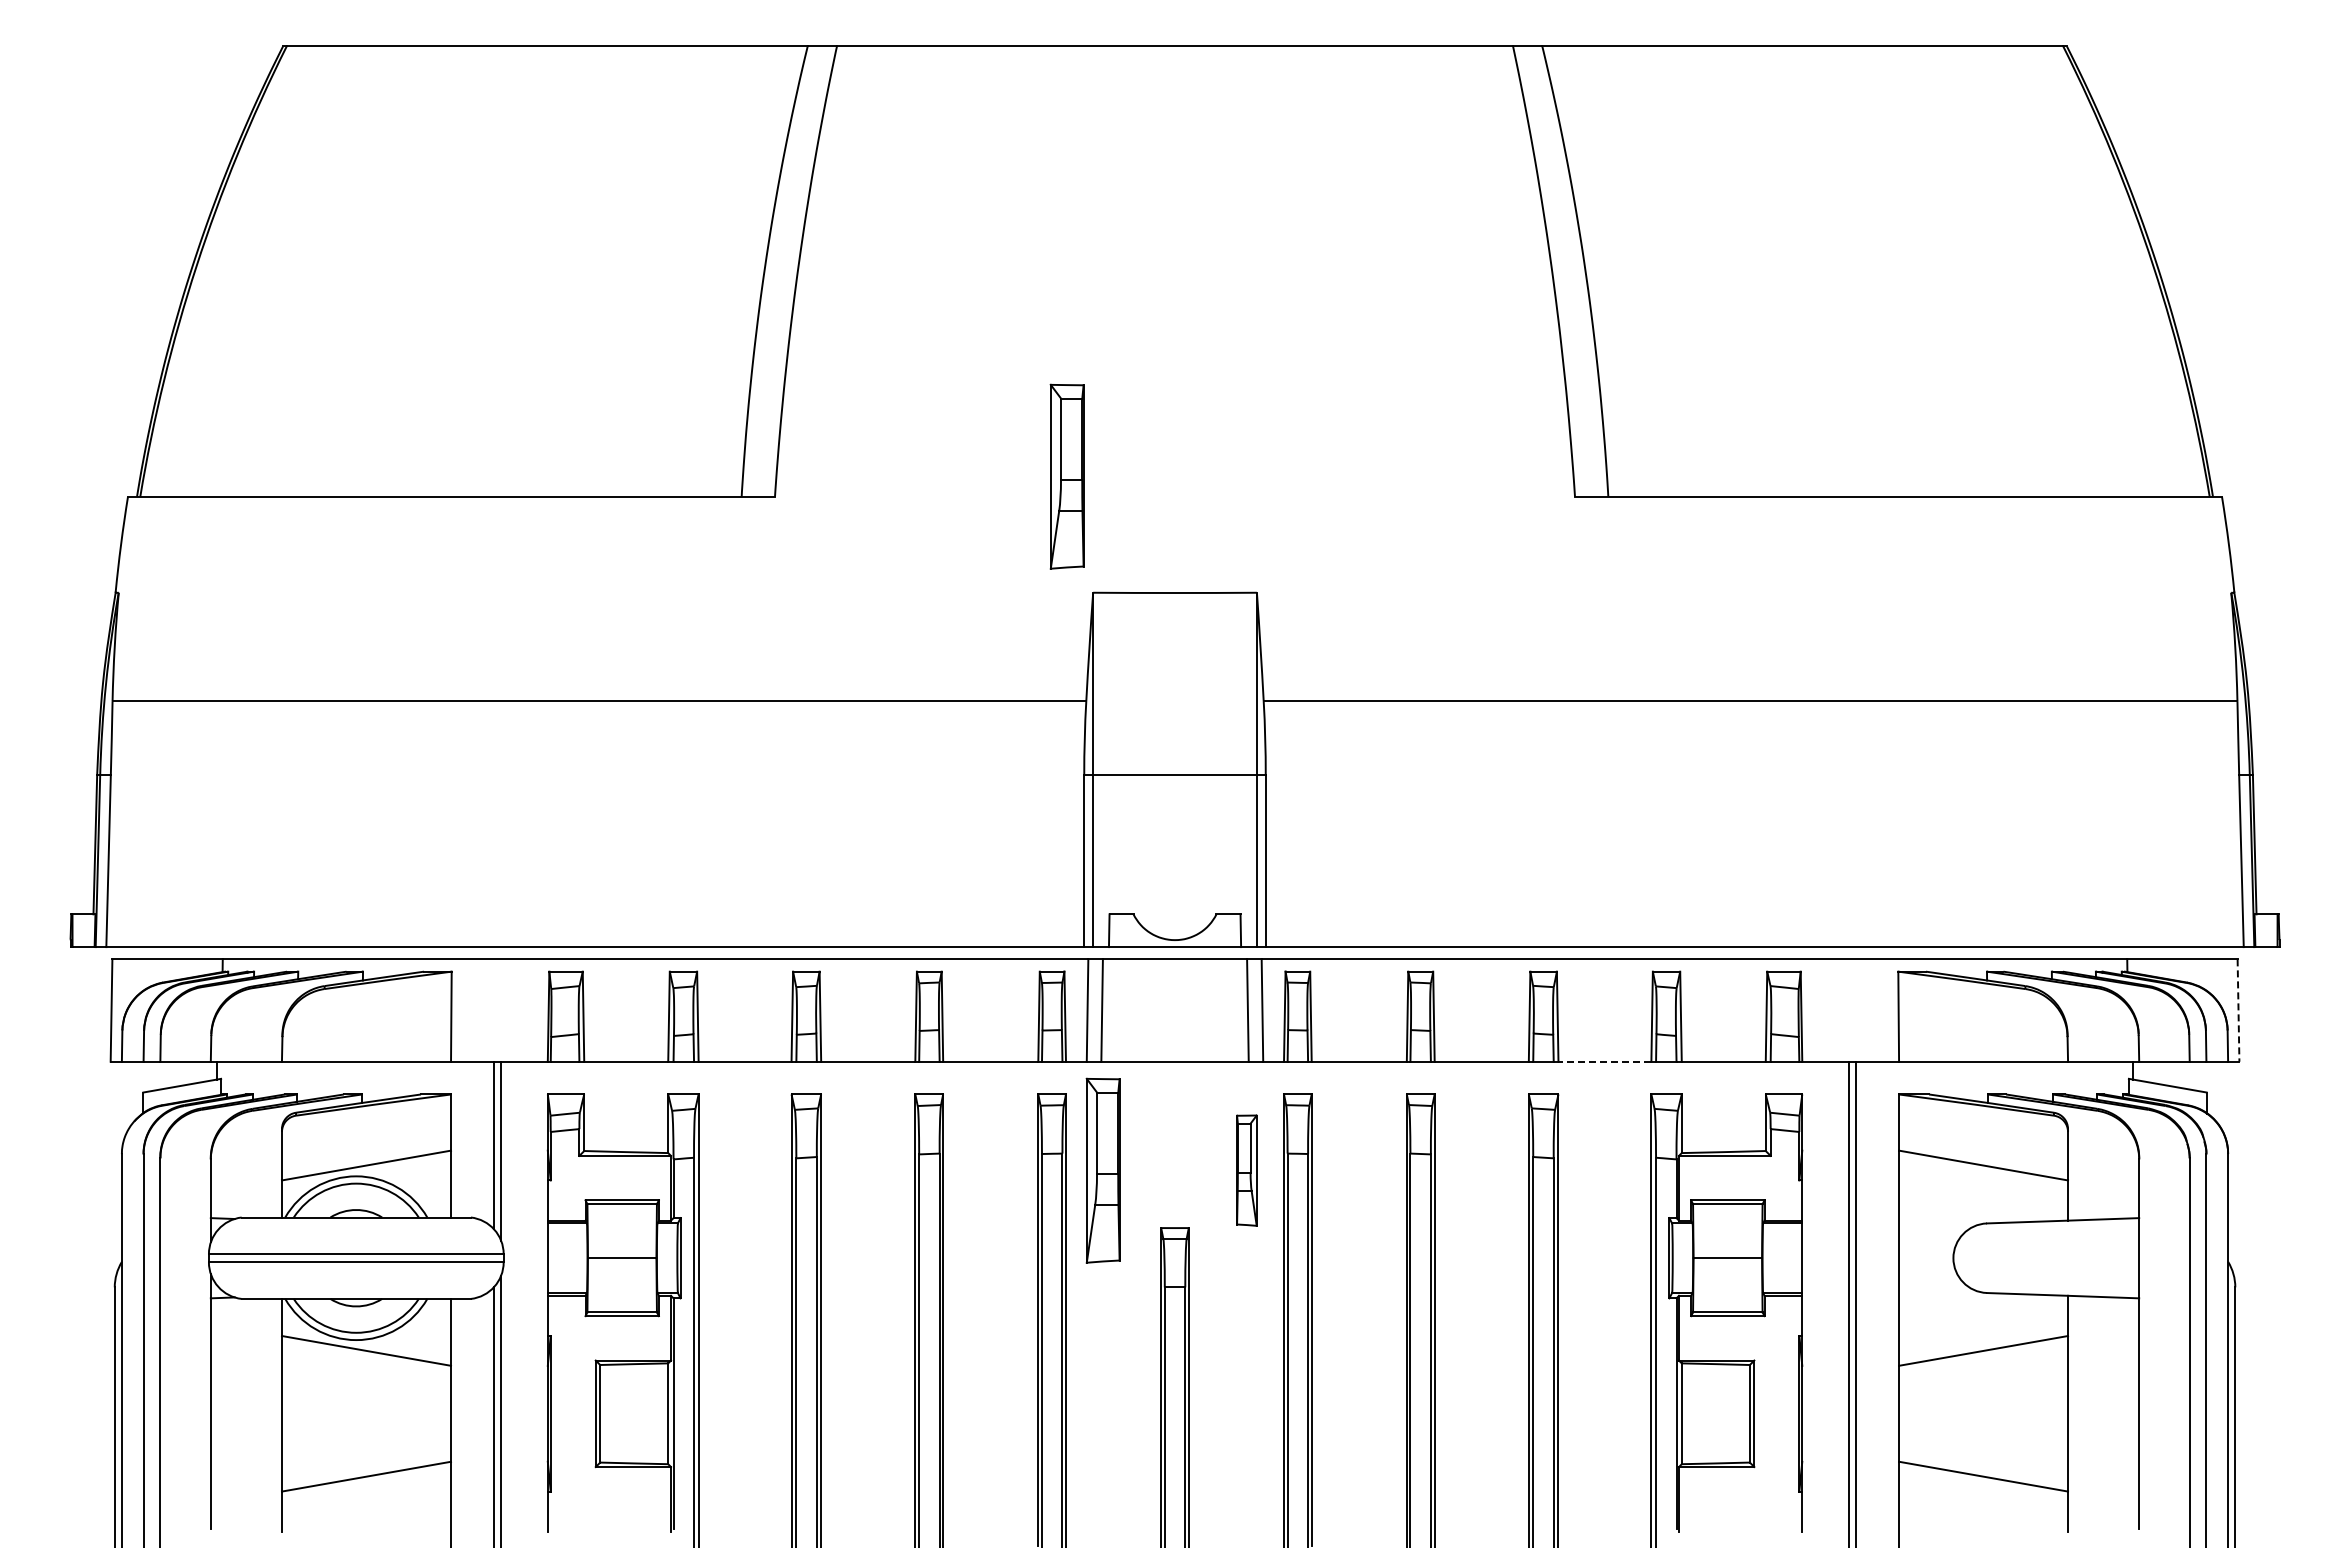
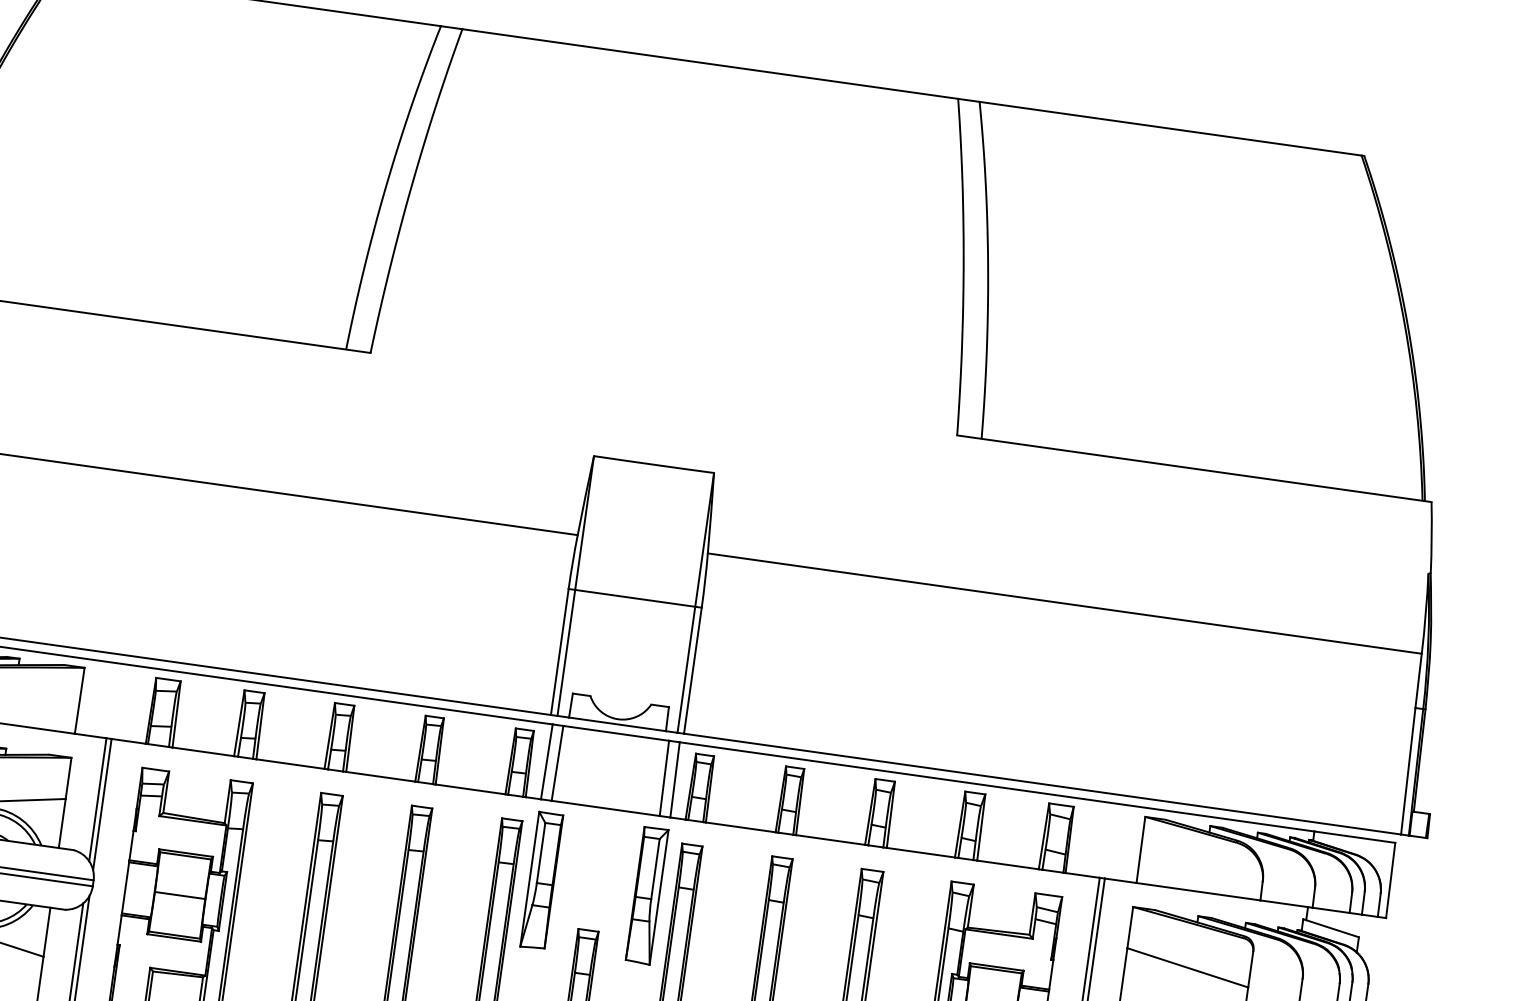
part: (1066, 476) -> (586, 368), removed
line: (2238, 1011) -> (1390, 881), dashed -> solid
line: (1604, 1061) -> (920, 852), dashed -> solid
part: (1246, 1170) -> (646, 895), size x1.67

